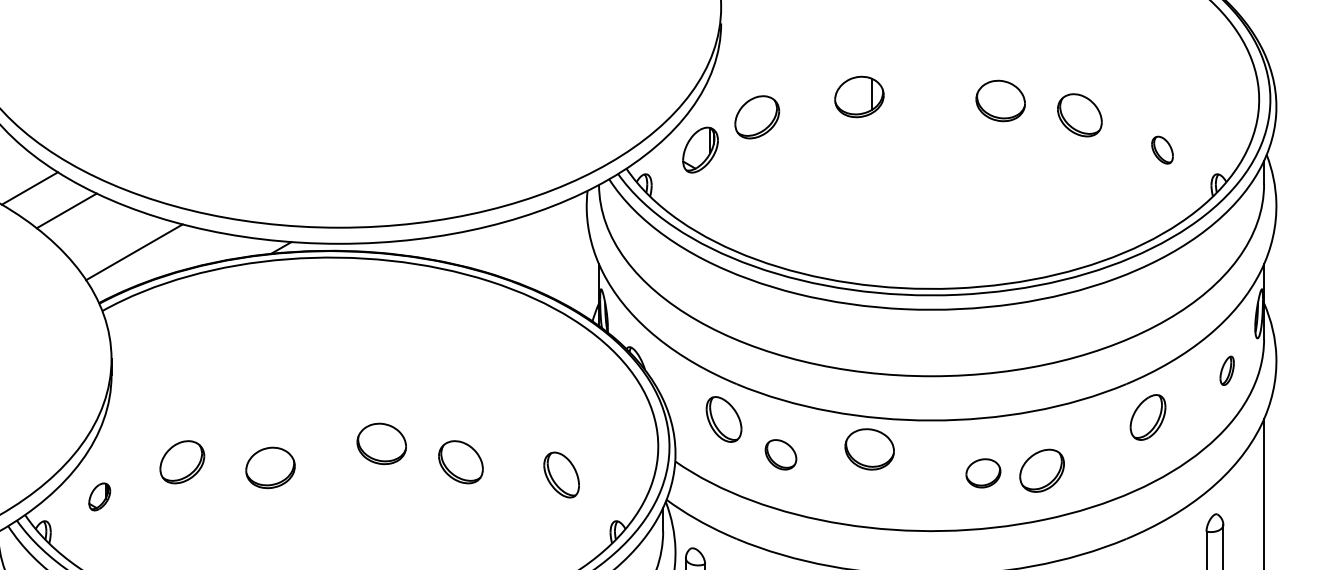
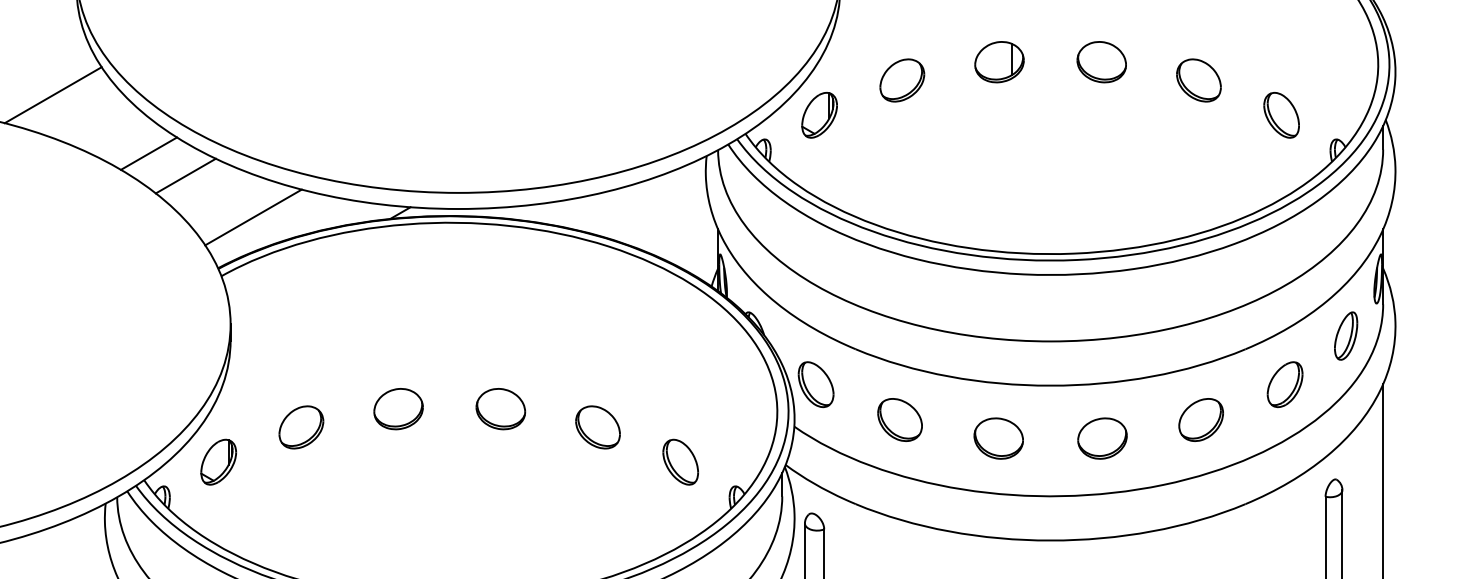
part: (859, 97) -> (999, 62), moved
part: (1000, 101) -> (1101, 62), moved
part: (757, 117) -> (902, 80), moved
part: (1162, 150) -> (1281, 115), size x1.67
part: (1227, 370) -> (1346, 335), size x1.67
part: (1147, 417) -> (1284, 384), moved
part: (723, 419) -> (815, 384), moved
part: (869, 449) -> (998, 438), moved
part: (780, 454) -> (899, 419), size x1.43
part: (460, 462) -> (597, 427), moved
part: (270, 468) -> (398, 409), moved
part: (1041, 470) -> (1200, 419), moved
part: (983, 473) -> (1102, 438), size x1.43
part: (561, 474) -> (680, 461), moved
part: (99, 496) -> (218, 461), size x1.67

